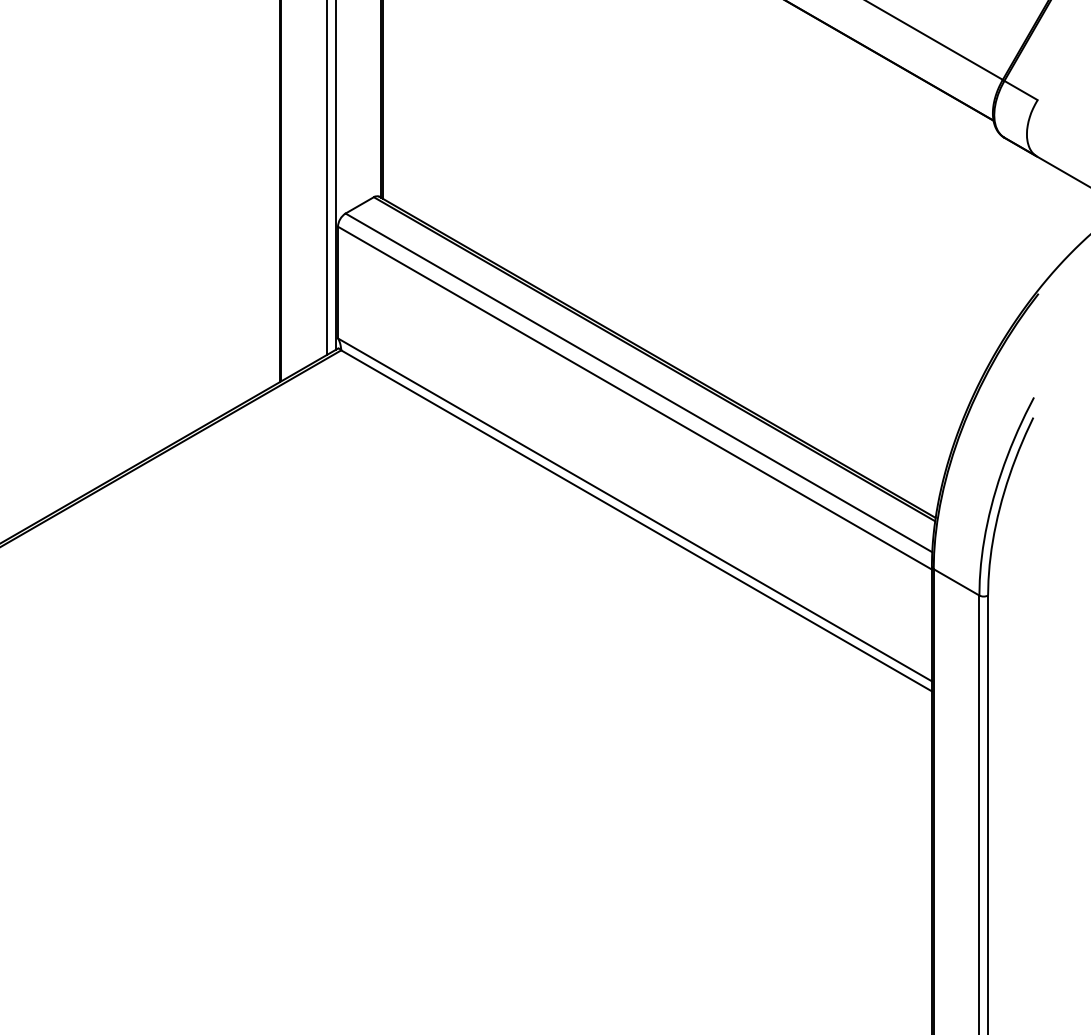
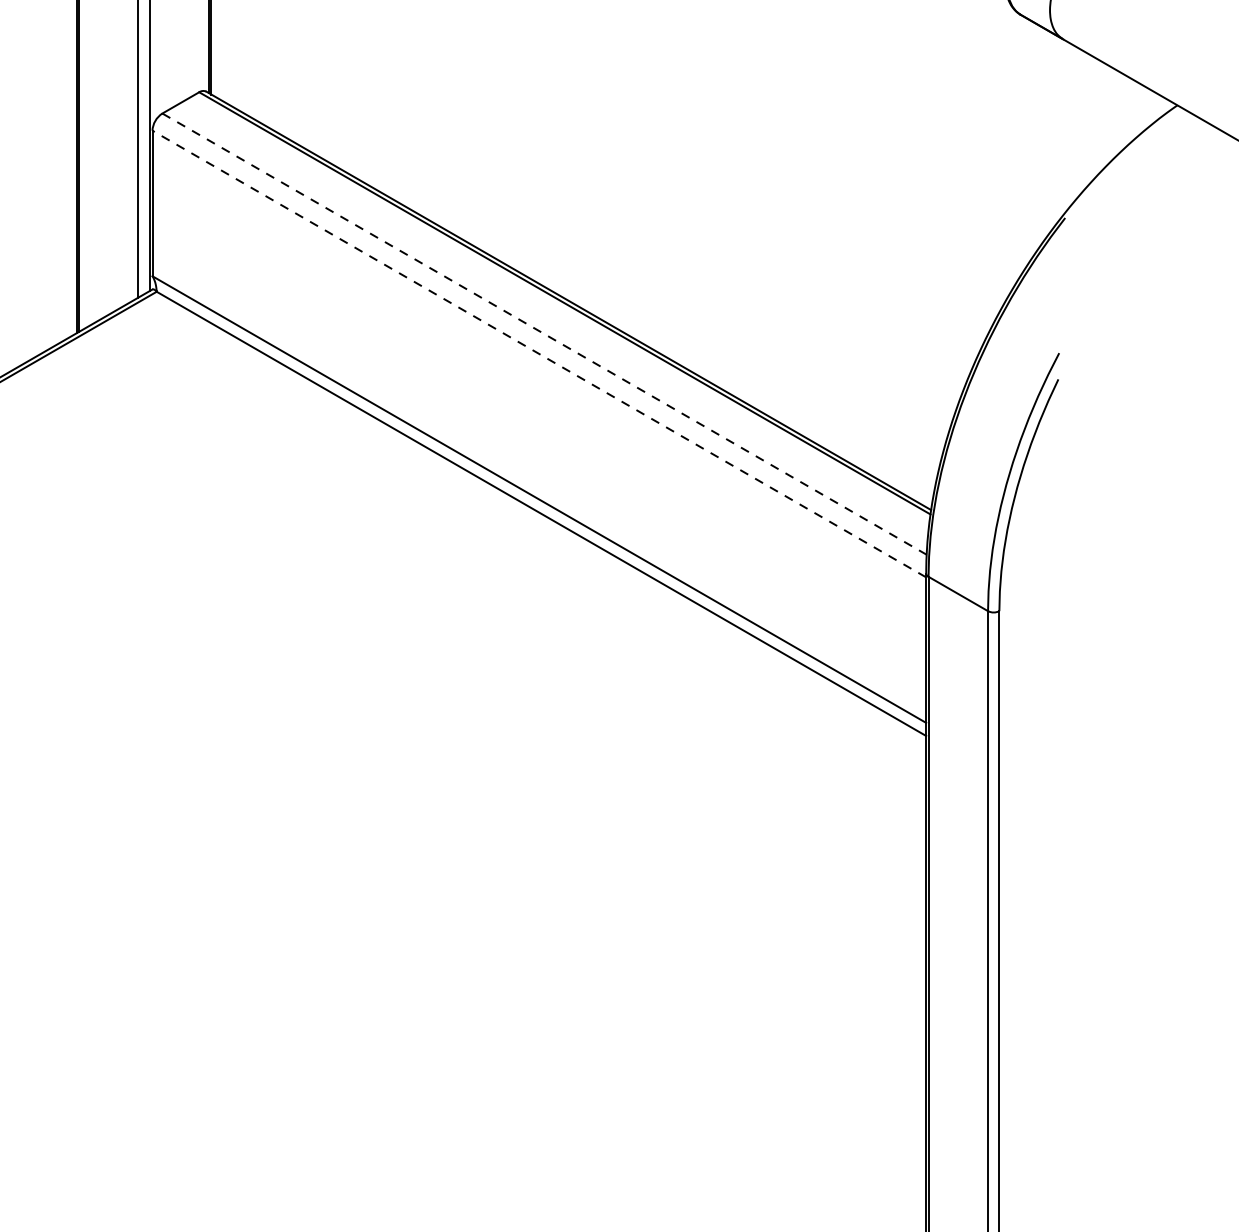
line: (638, 382) -> (543, 333), solid -> dashed
line: (634, 398) -> (538, 354), solid -> dashed

